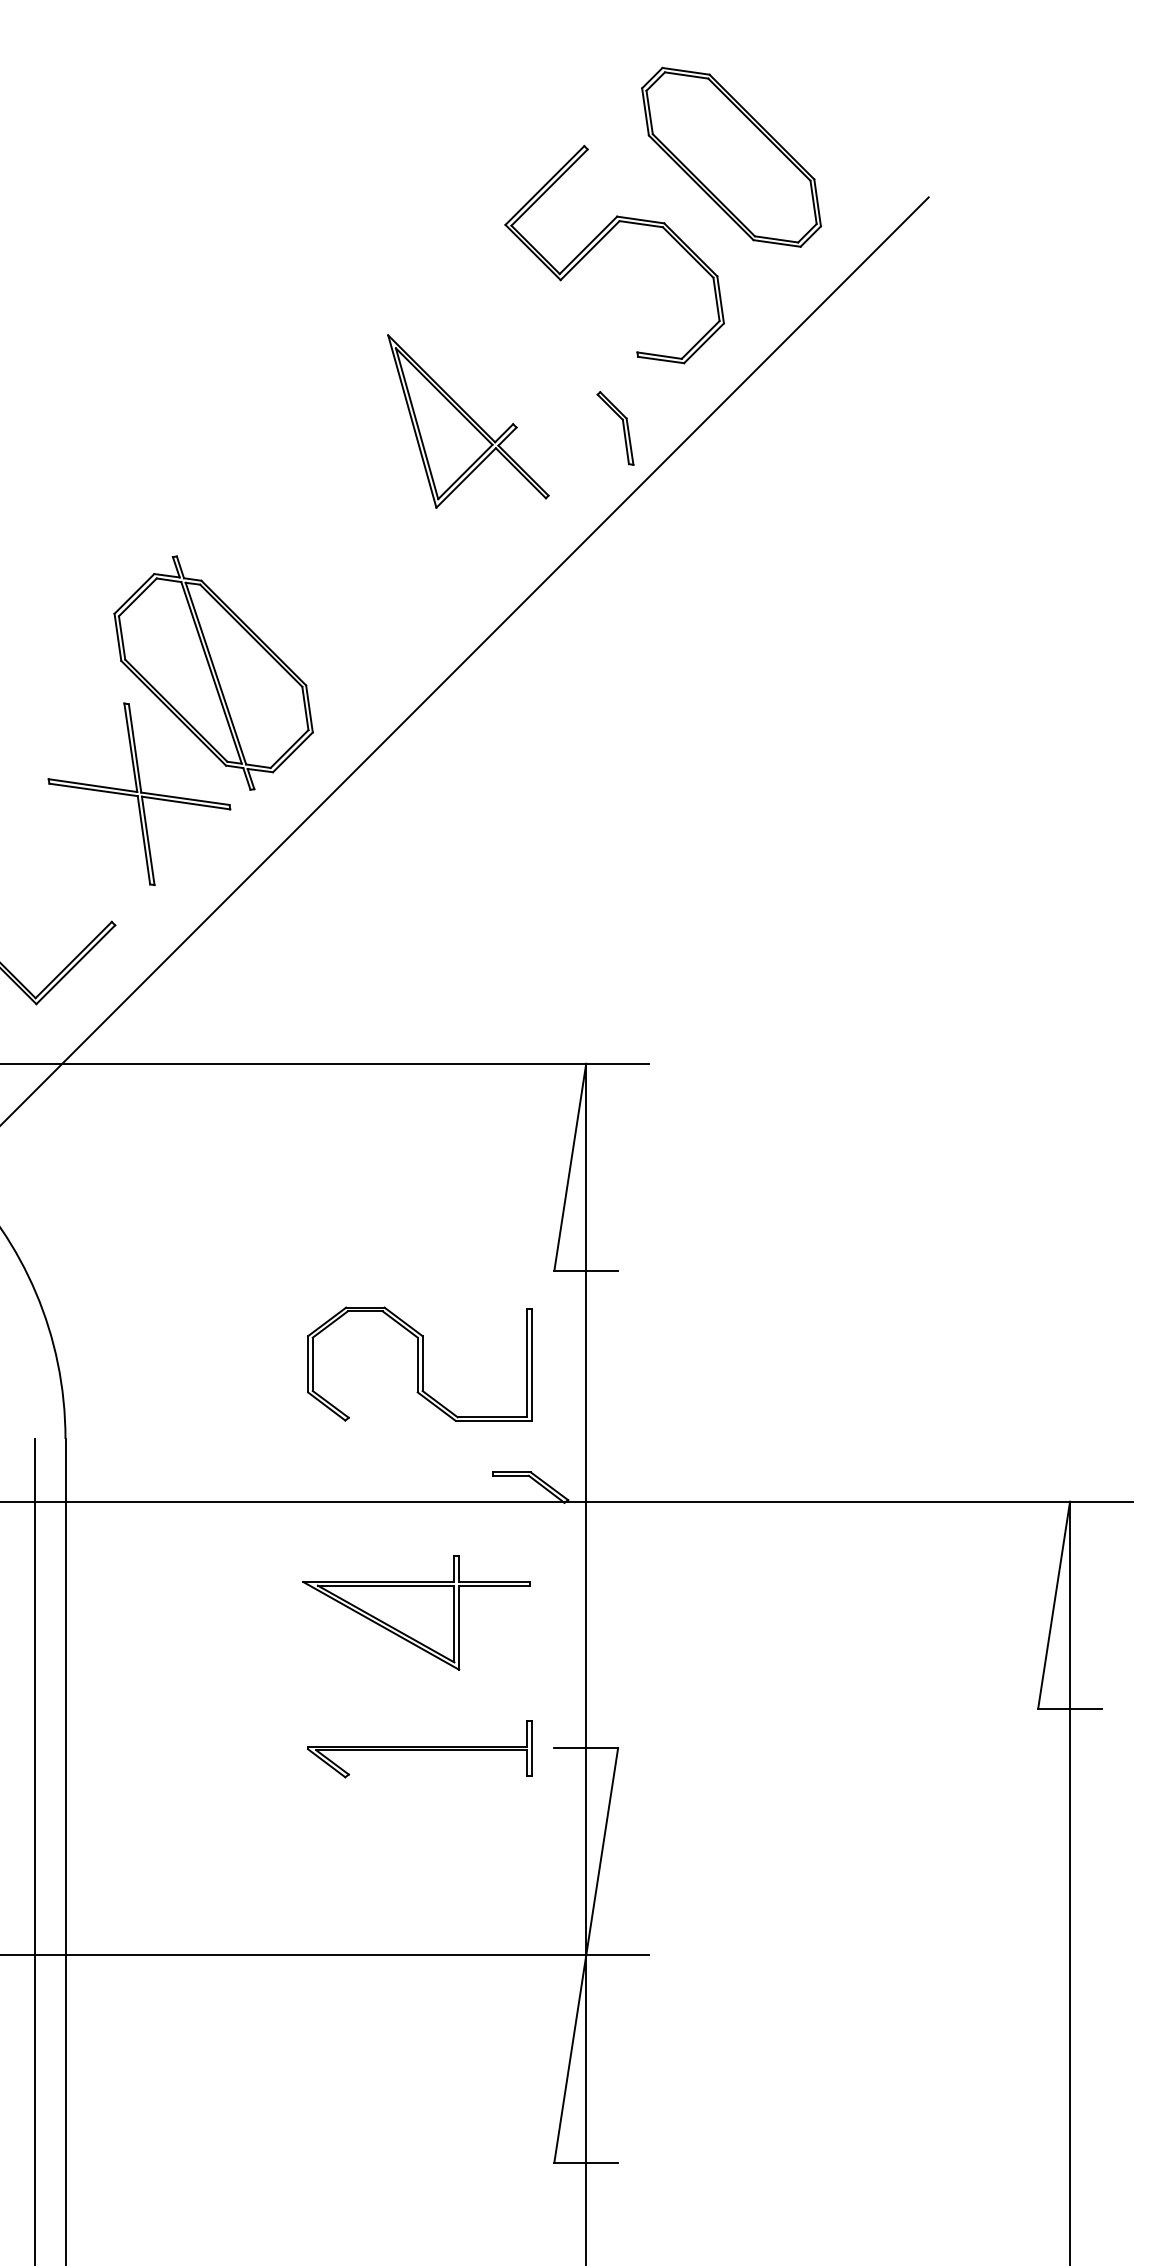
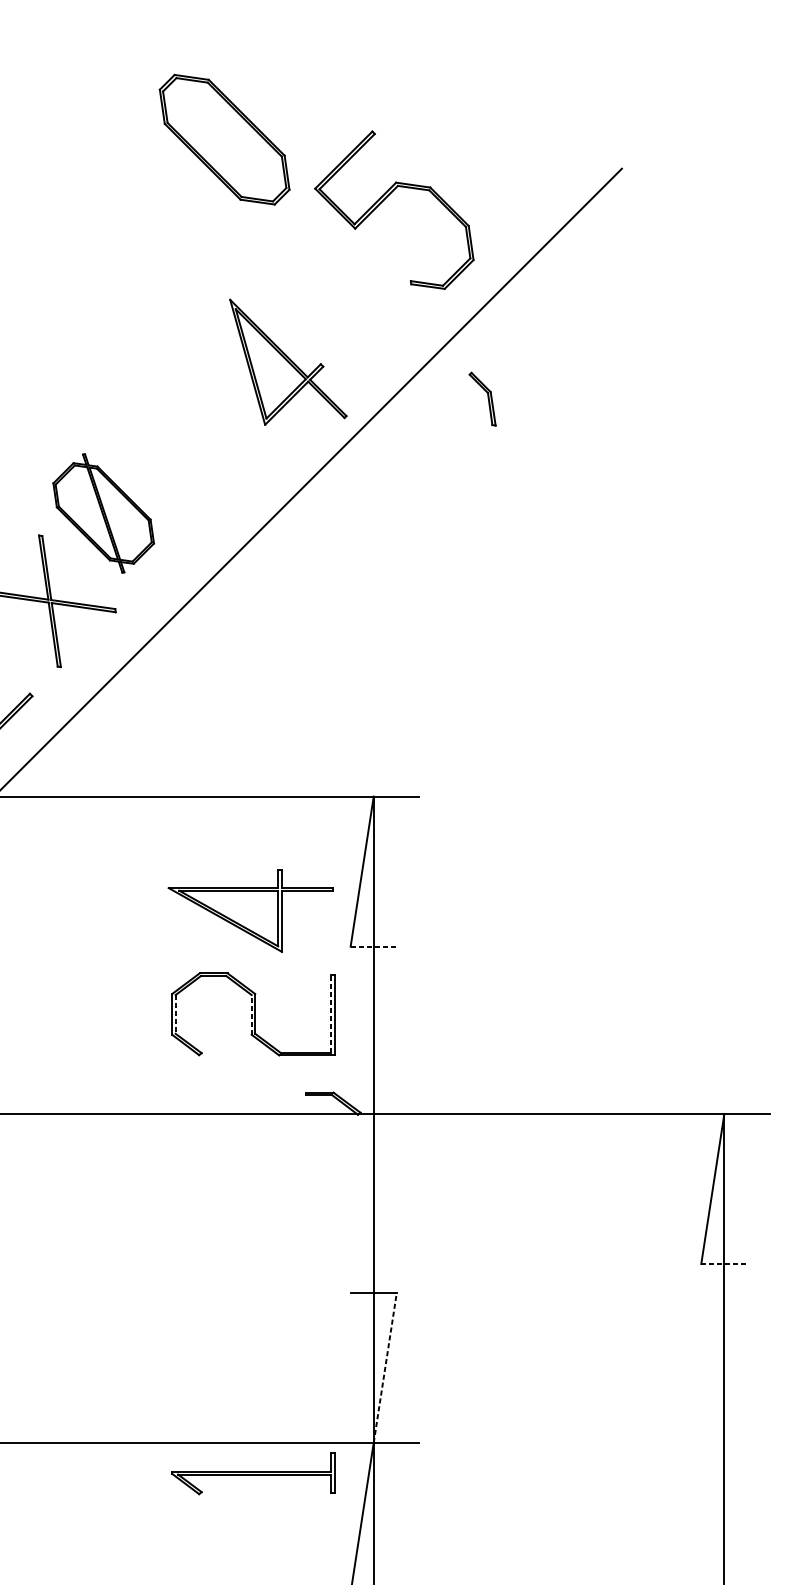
part: (731, 156) -> (224, 139), moved
part: (468, 421) -> (288, 362), moved
part: (622, 426) -> (487, 397), moved
part: (213, 672) -> (103, 513), size x0.7
line: (586, 1270) -> (373, 946), solid -> dashed
line: (527, 1363) -> (331, 1013), solid -> dashed
line: (312, 1364) -> (175, 1014), solid -> dashed
line: (417, 1364) -> (251, 1014), solid -> dashed
part: (416, 1612) -> (250, 910), moved
line: (1070, 1708) -> (724, 1263), solid -> dashed
part: (419, 1749) -> (252, 1474), moved
line: (602, 1851) -> (385, 1367), solid -> dashed

